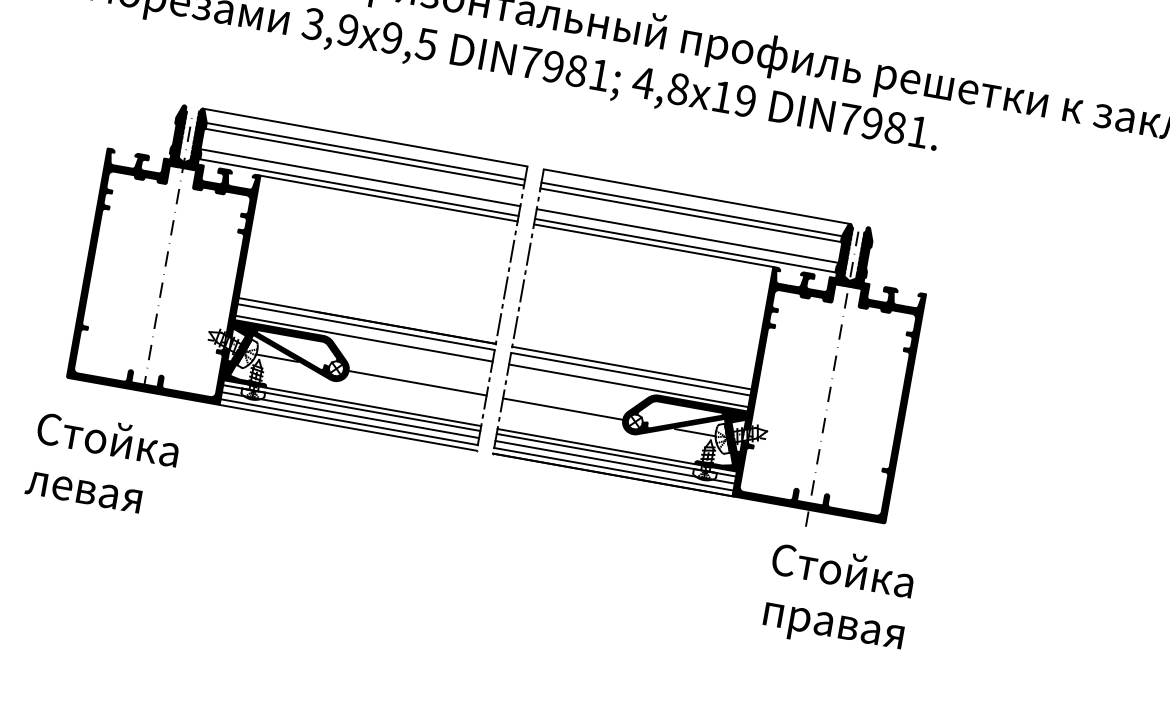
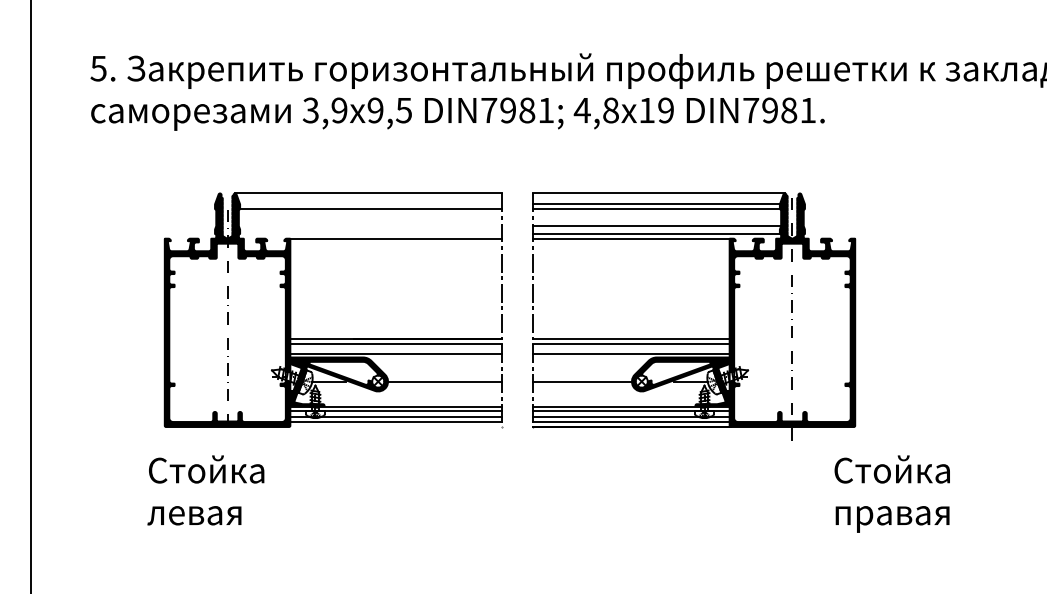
line: (365, 151) -> (370, 204), removed
line: (359, 178) -> (369, 226), removed
line: (358, 187) -> (370, 234), removed
part: (708, 380) -> (694, 338), moved
line: (347, 428) -> (395, 427), removed
text: (837, 598) -> (891, 493), moved

